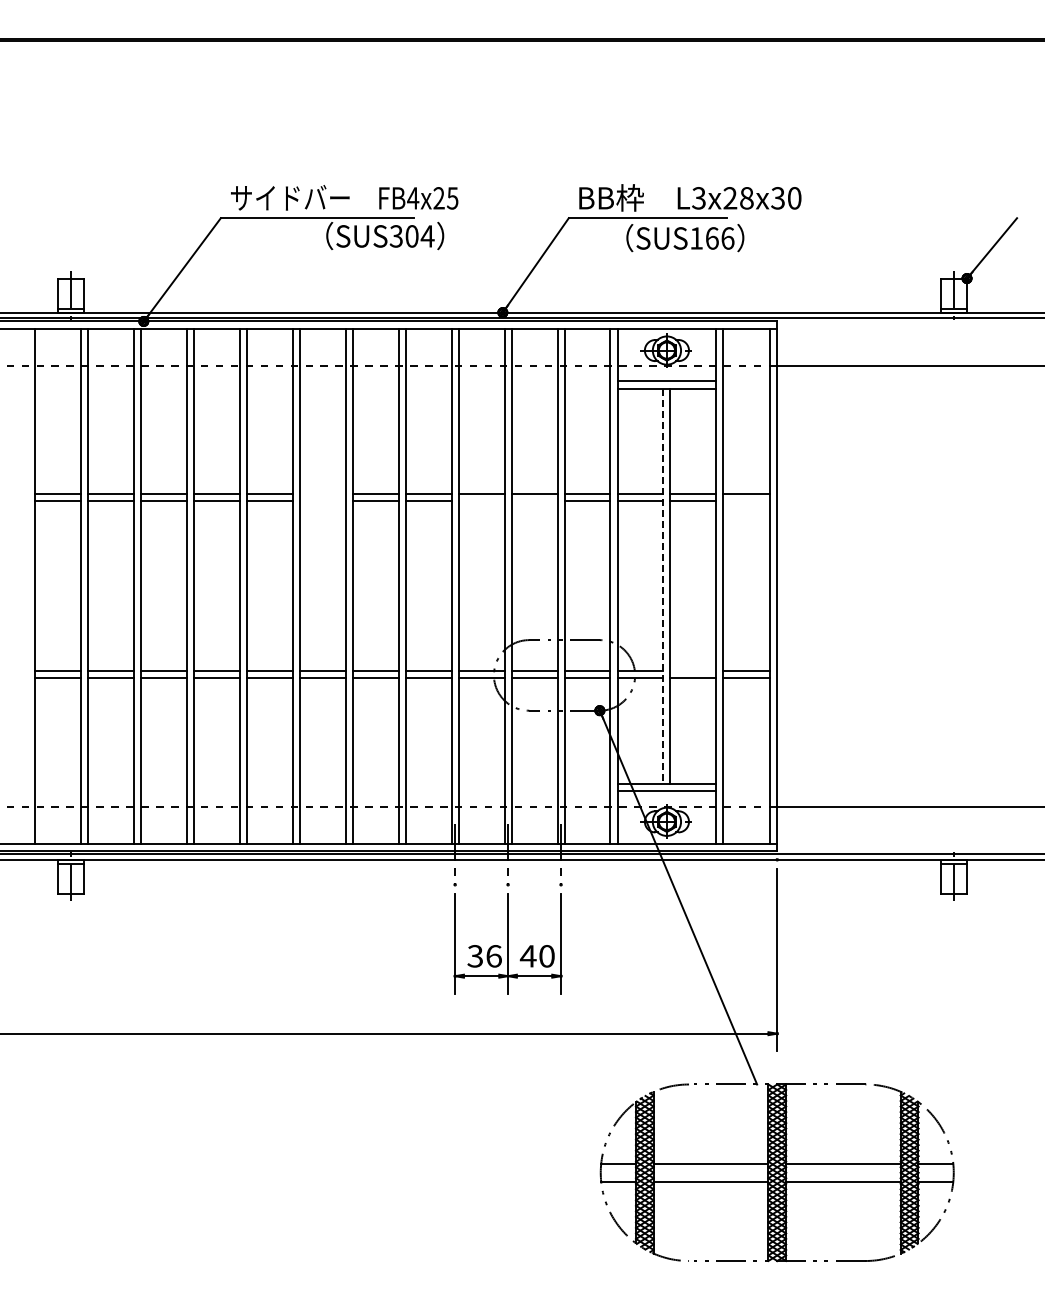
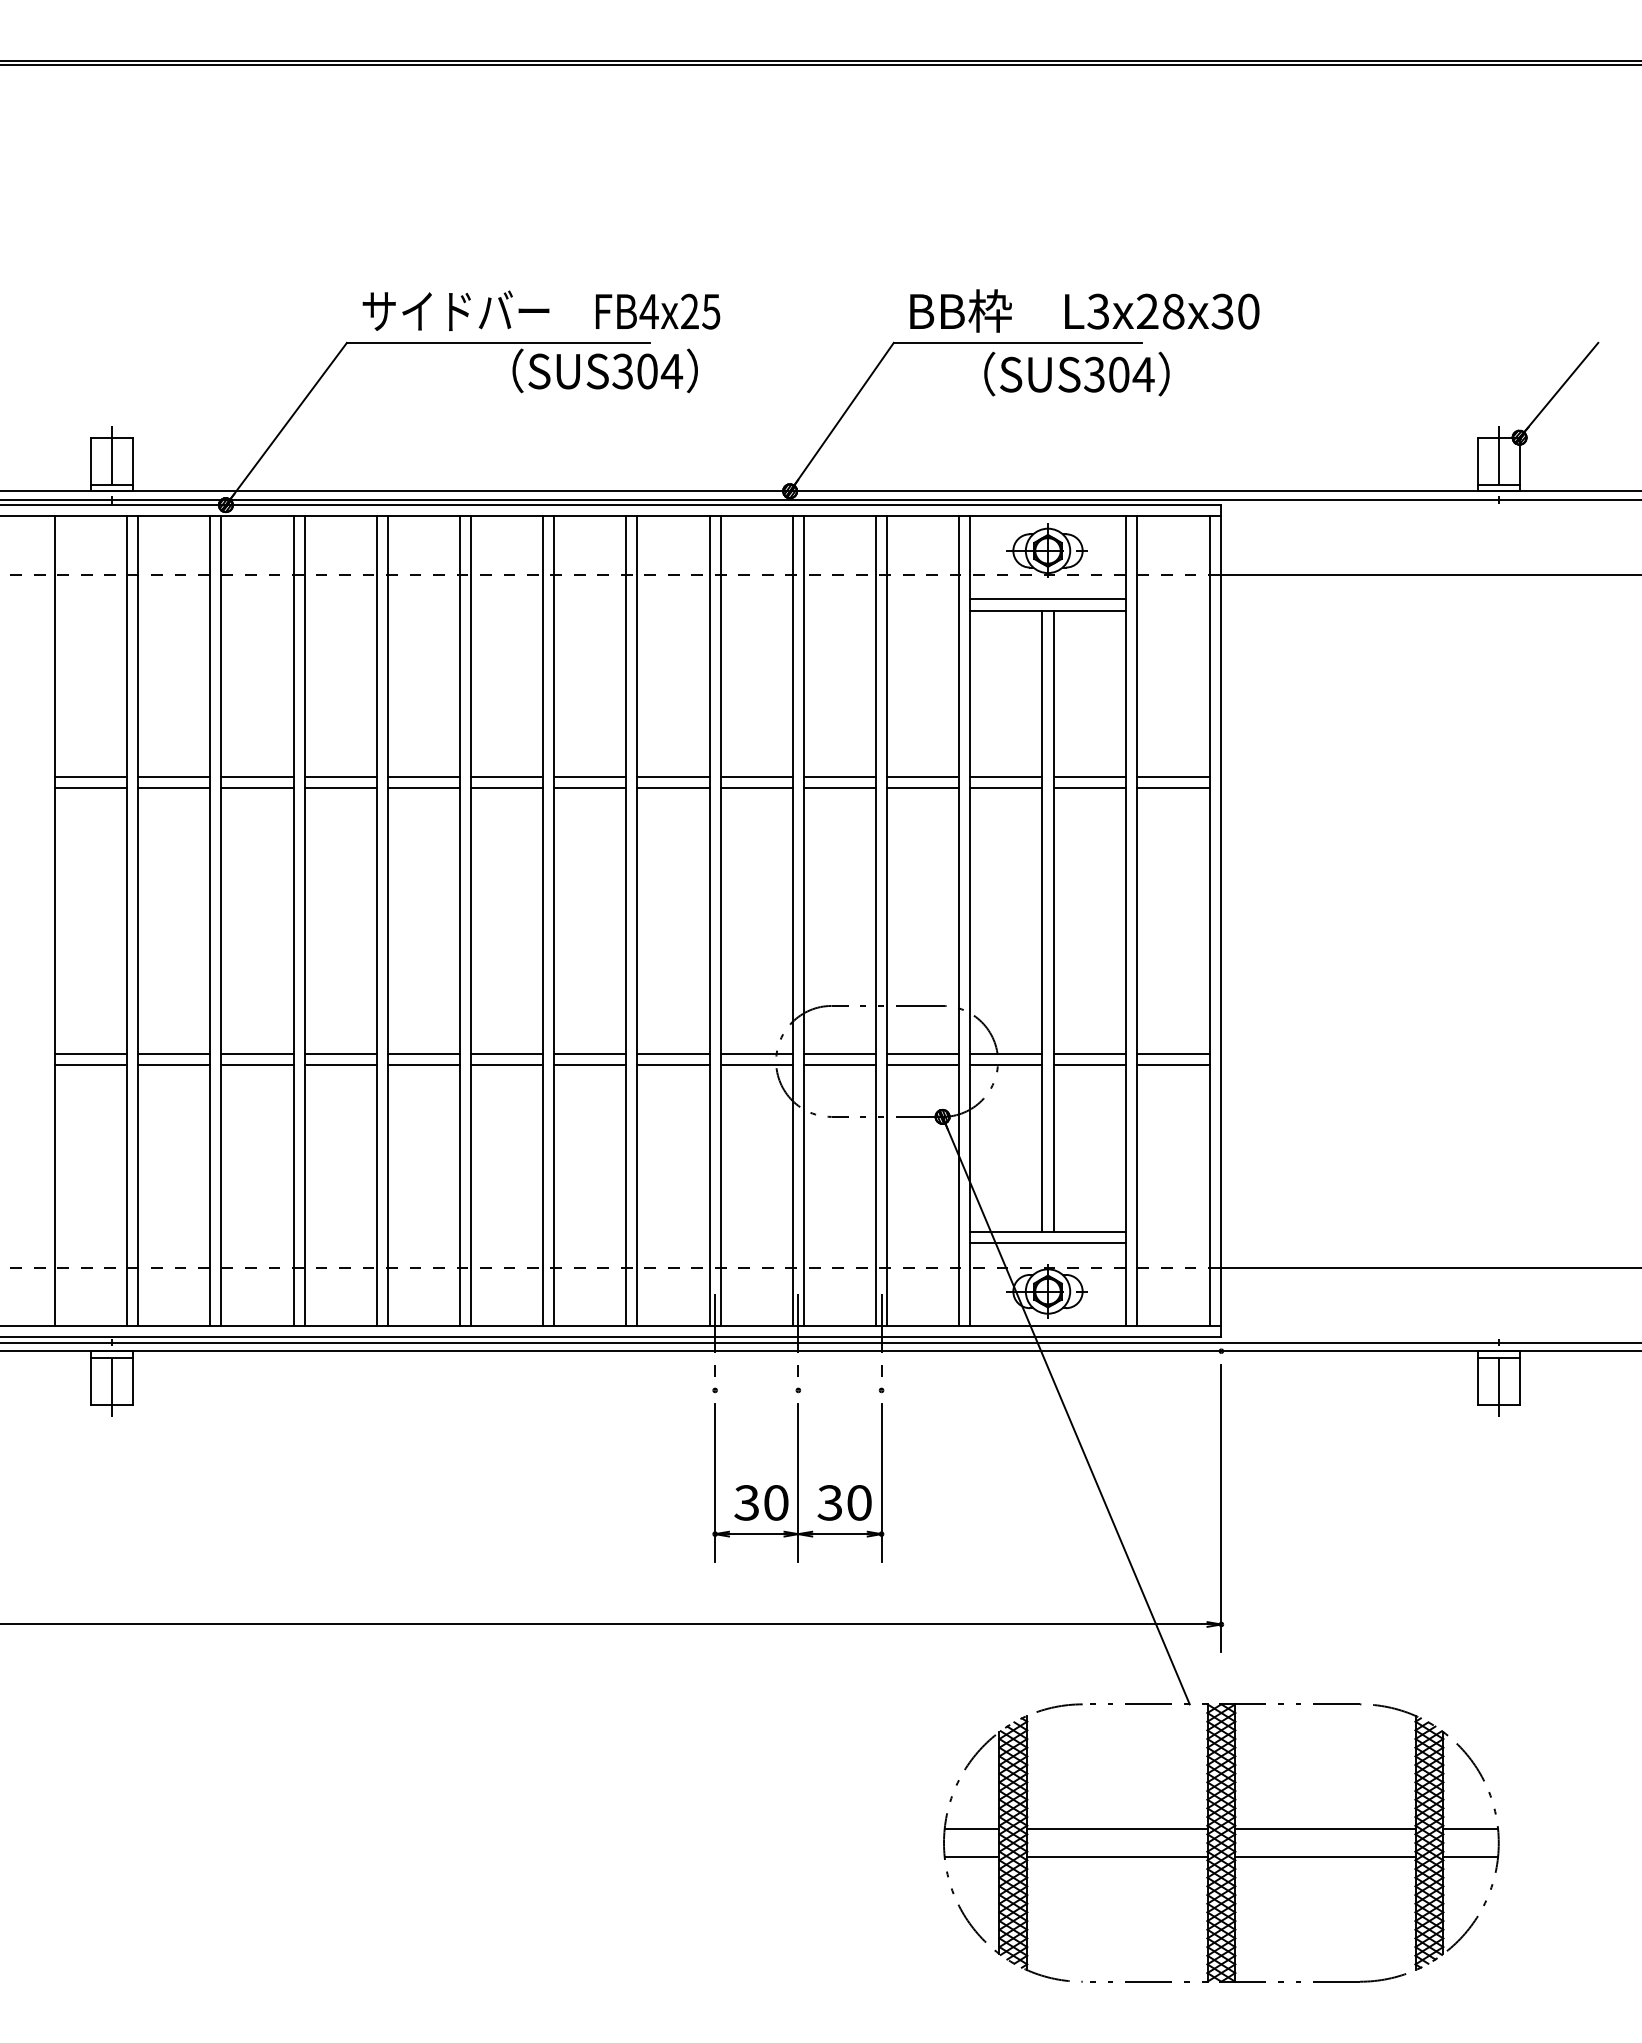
text: (711, 238) -> (1118, 374), SUS166 -> SUS304
line: (322, 494) -> (506, 777), added
line: (322, 501) -> (506, 788), added
line: (481, 501) -> (756, 788), added
line: (534, 501) -> (839, 788), added
line: (746, 501) -> (1173, 788), added
line: (663, 586) -> (1042, 921), dashed -> solid
line: (693, 670) -> (1089, 1053), added
text: (493, 956) -> (775, 1503), 36 -> 30
text: (527, 956) -> (828, 1503), 40 -> 30

